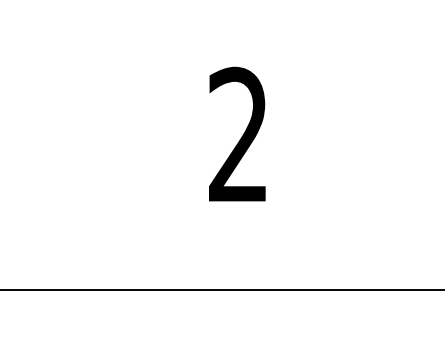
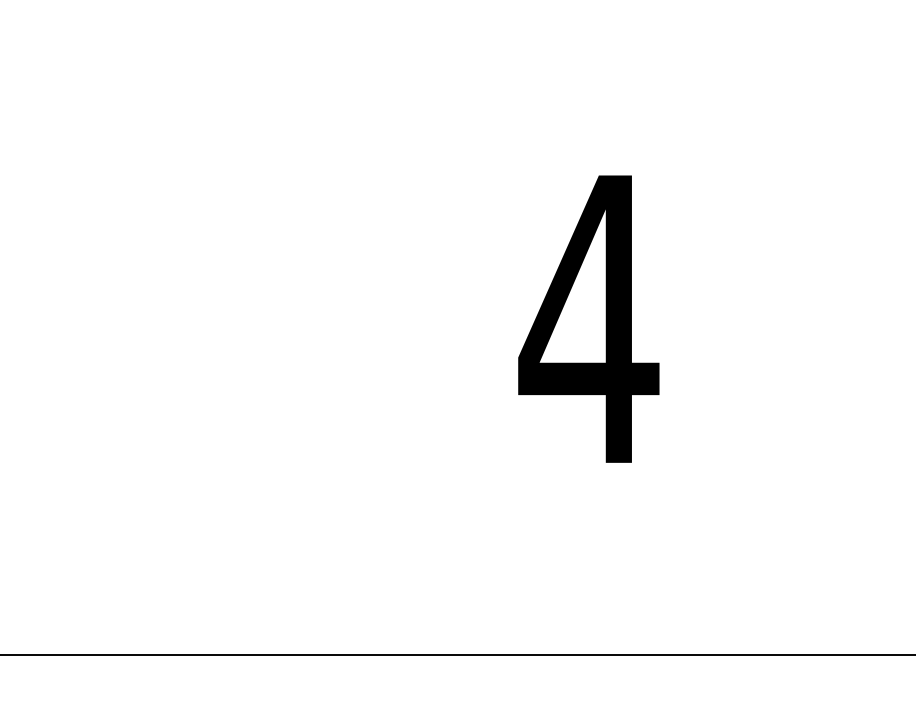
text: (238, 133) -> (588, 315), 2 -> 4

